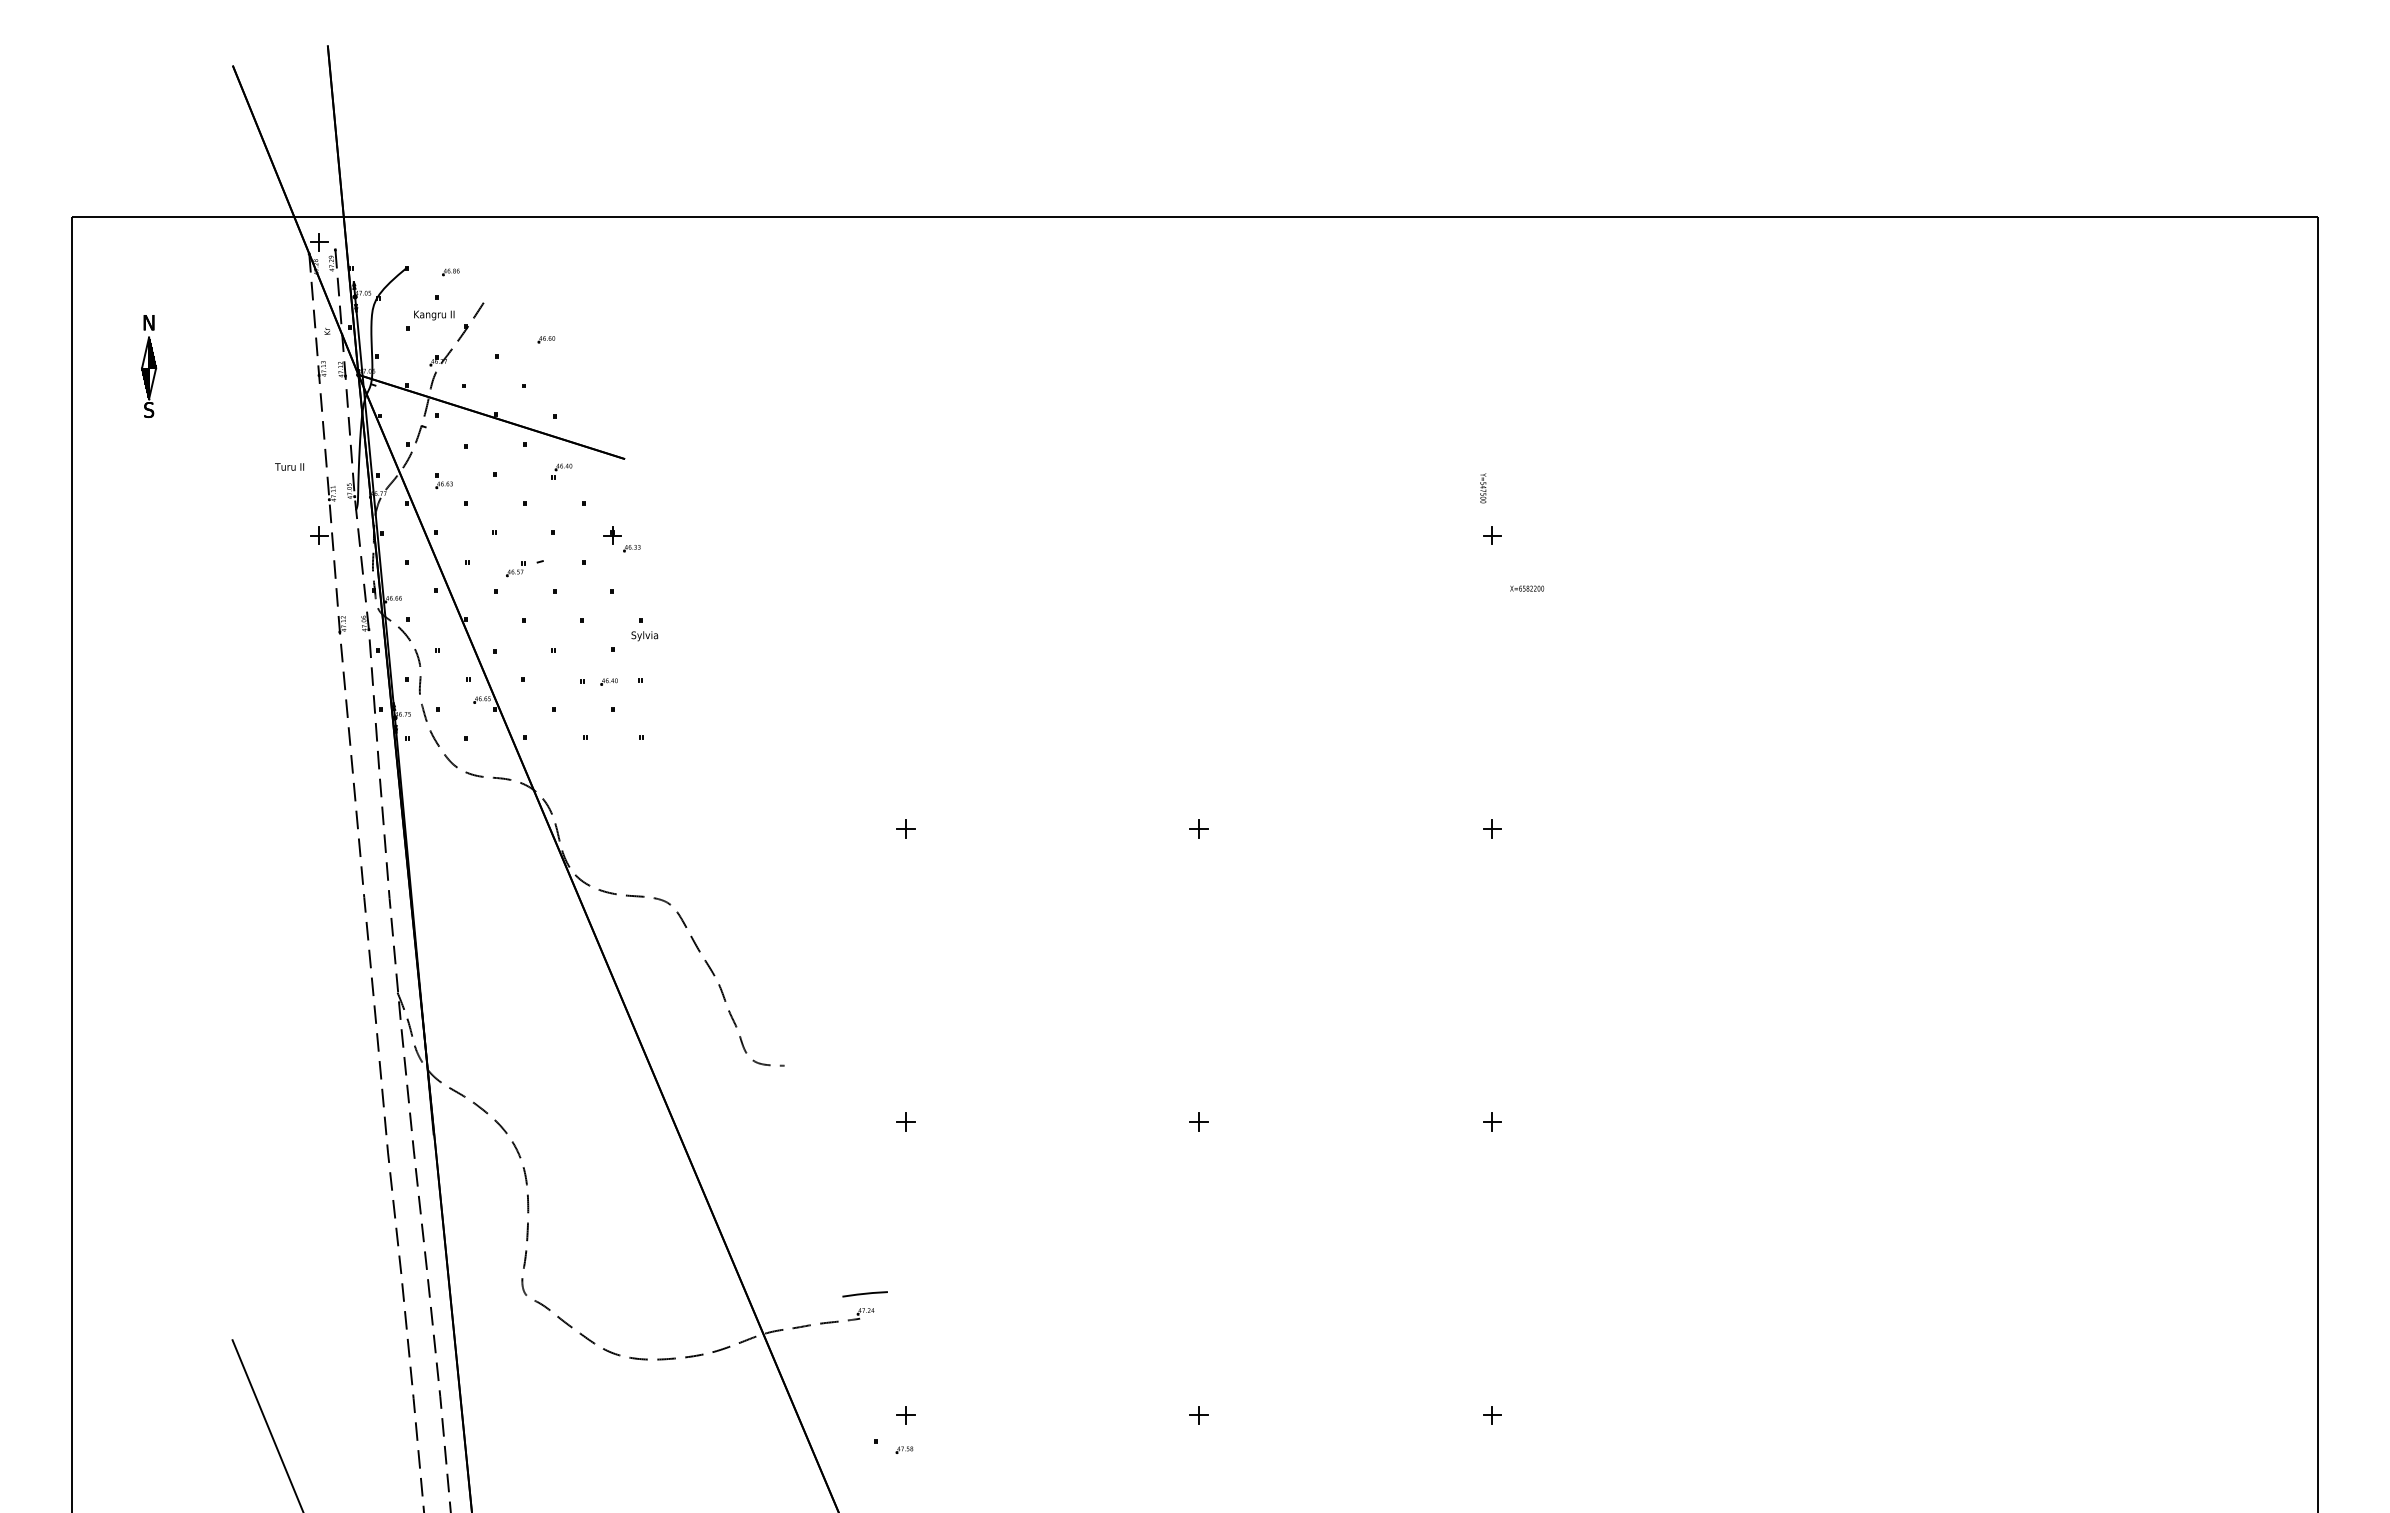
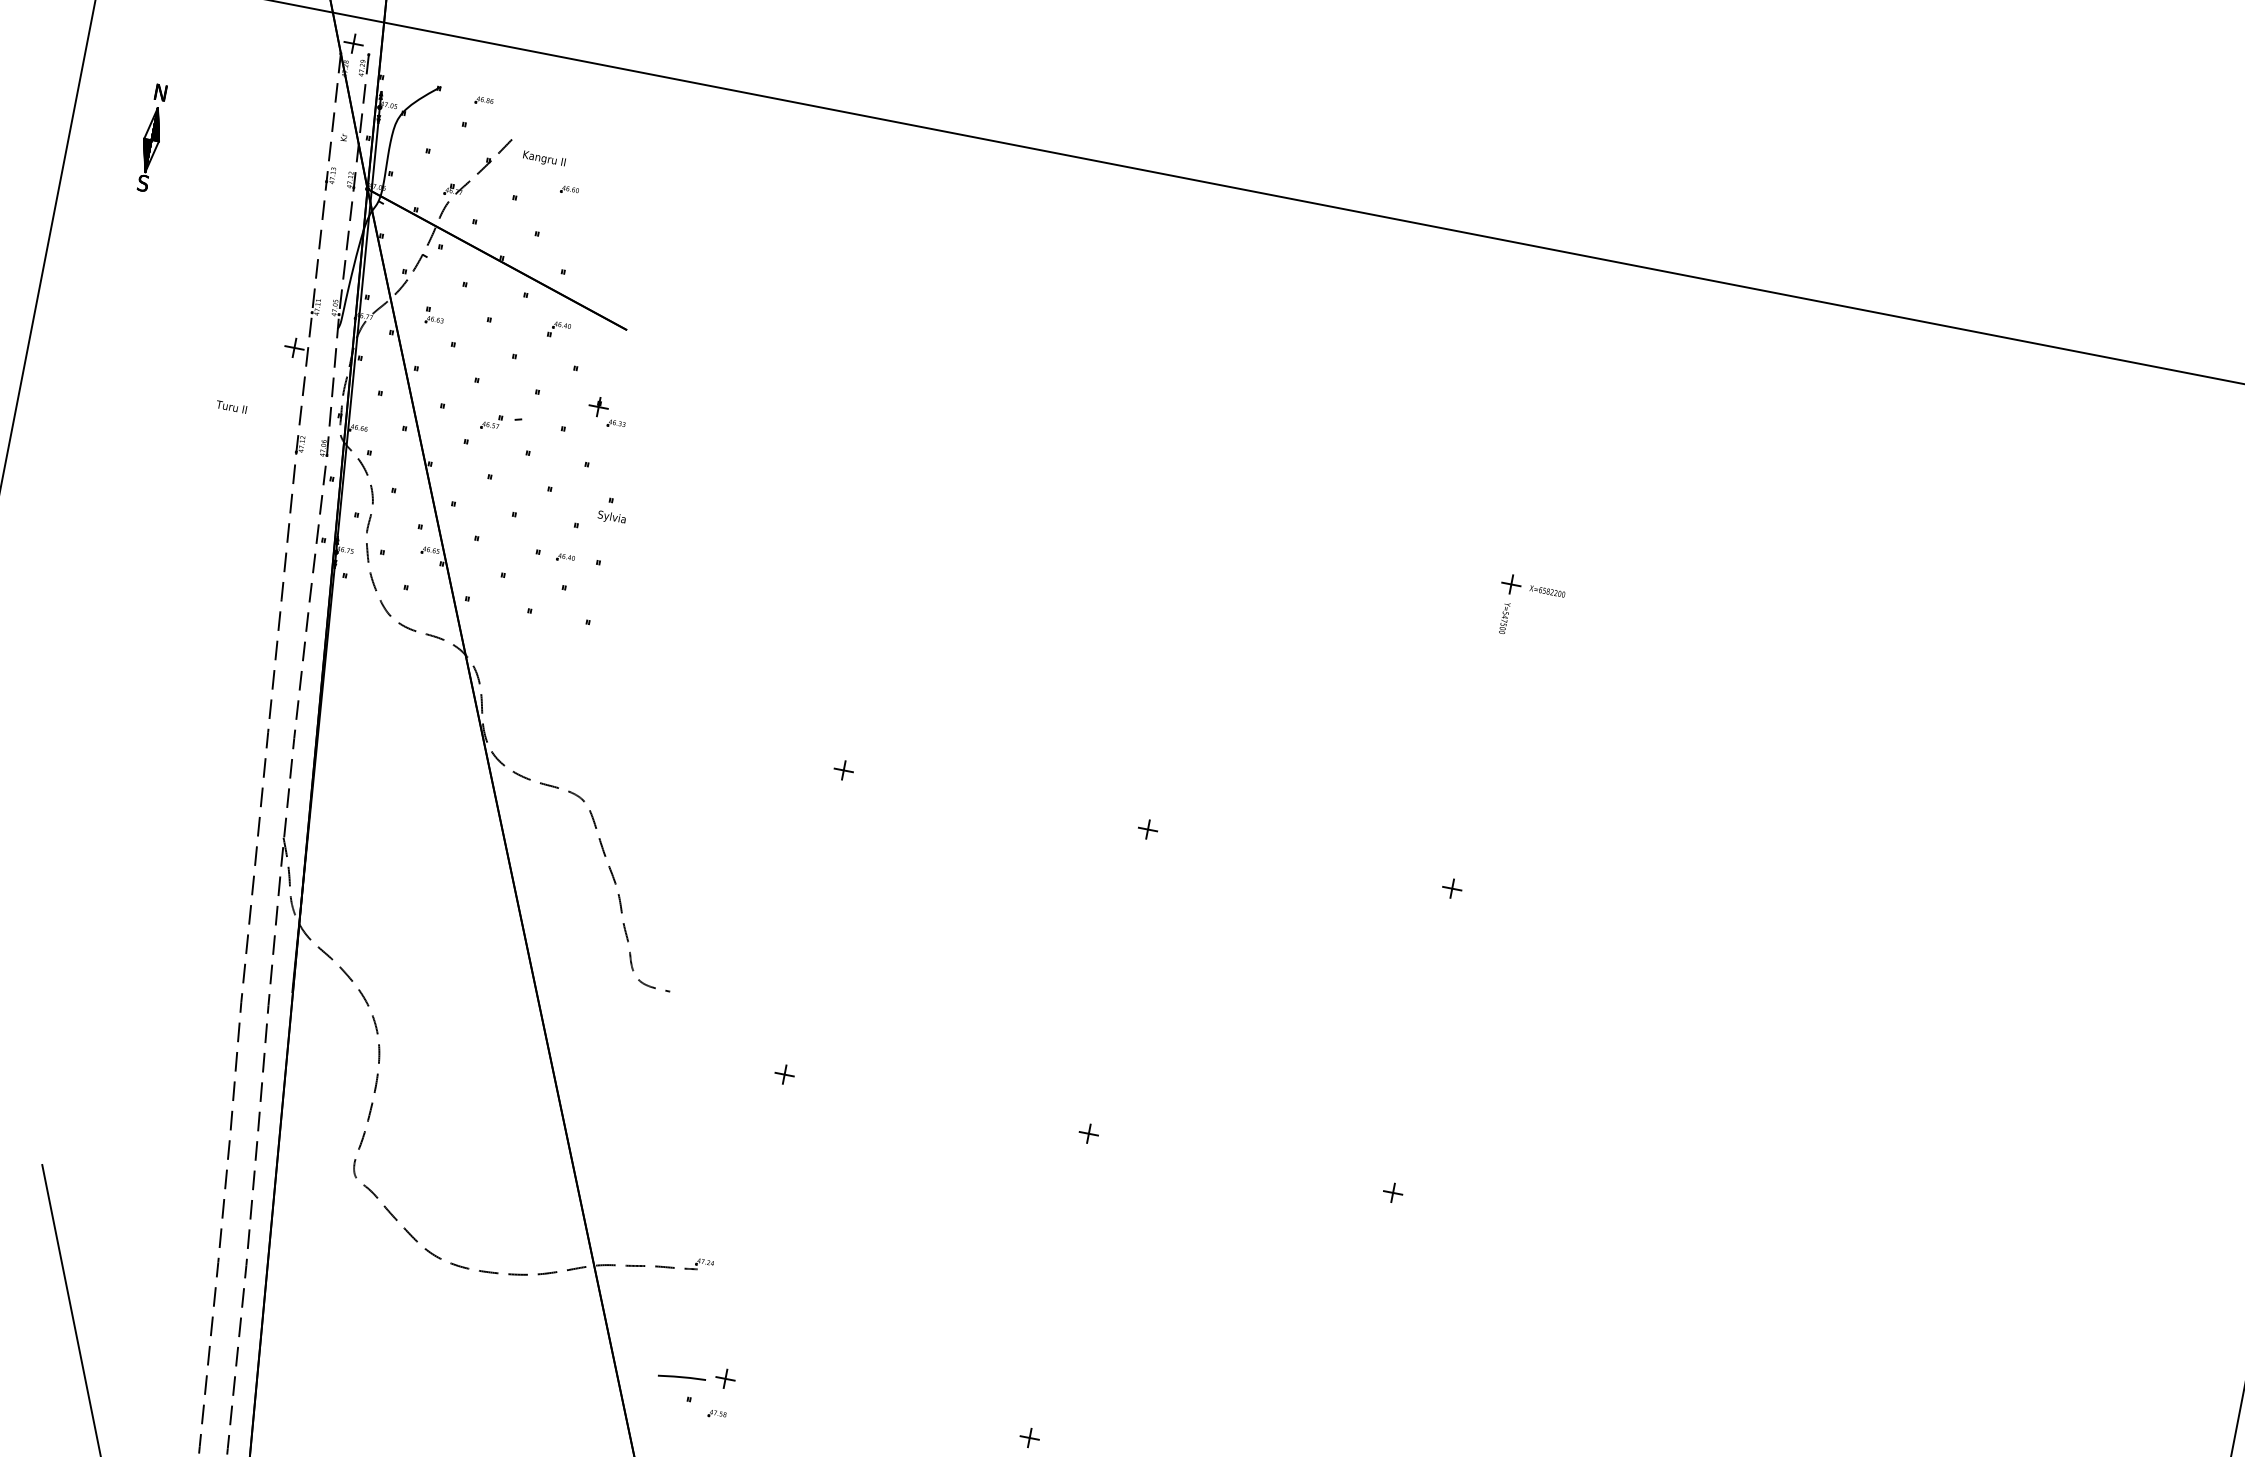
text: (434, 315) -> (544, 159), moved
text: (289, 466) -> (231, 406), moved
text: (1483, 488) -> (1504, 618), moved
text: (1527, 588) -> (1547, 591), moved
line: (864, 1294) -> (681, 1377), moved

